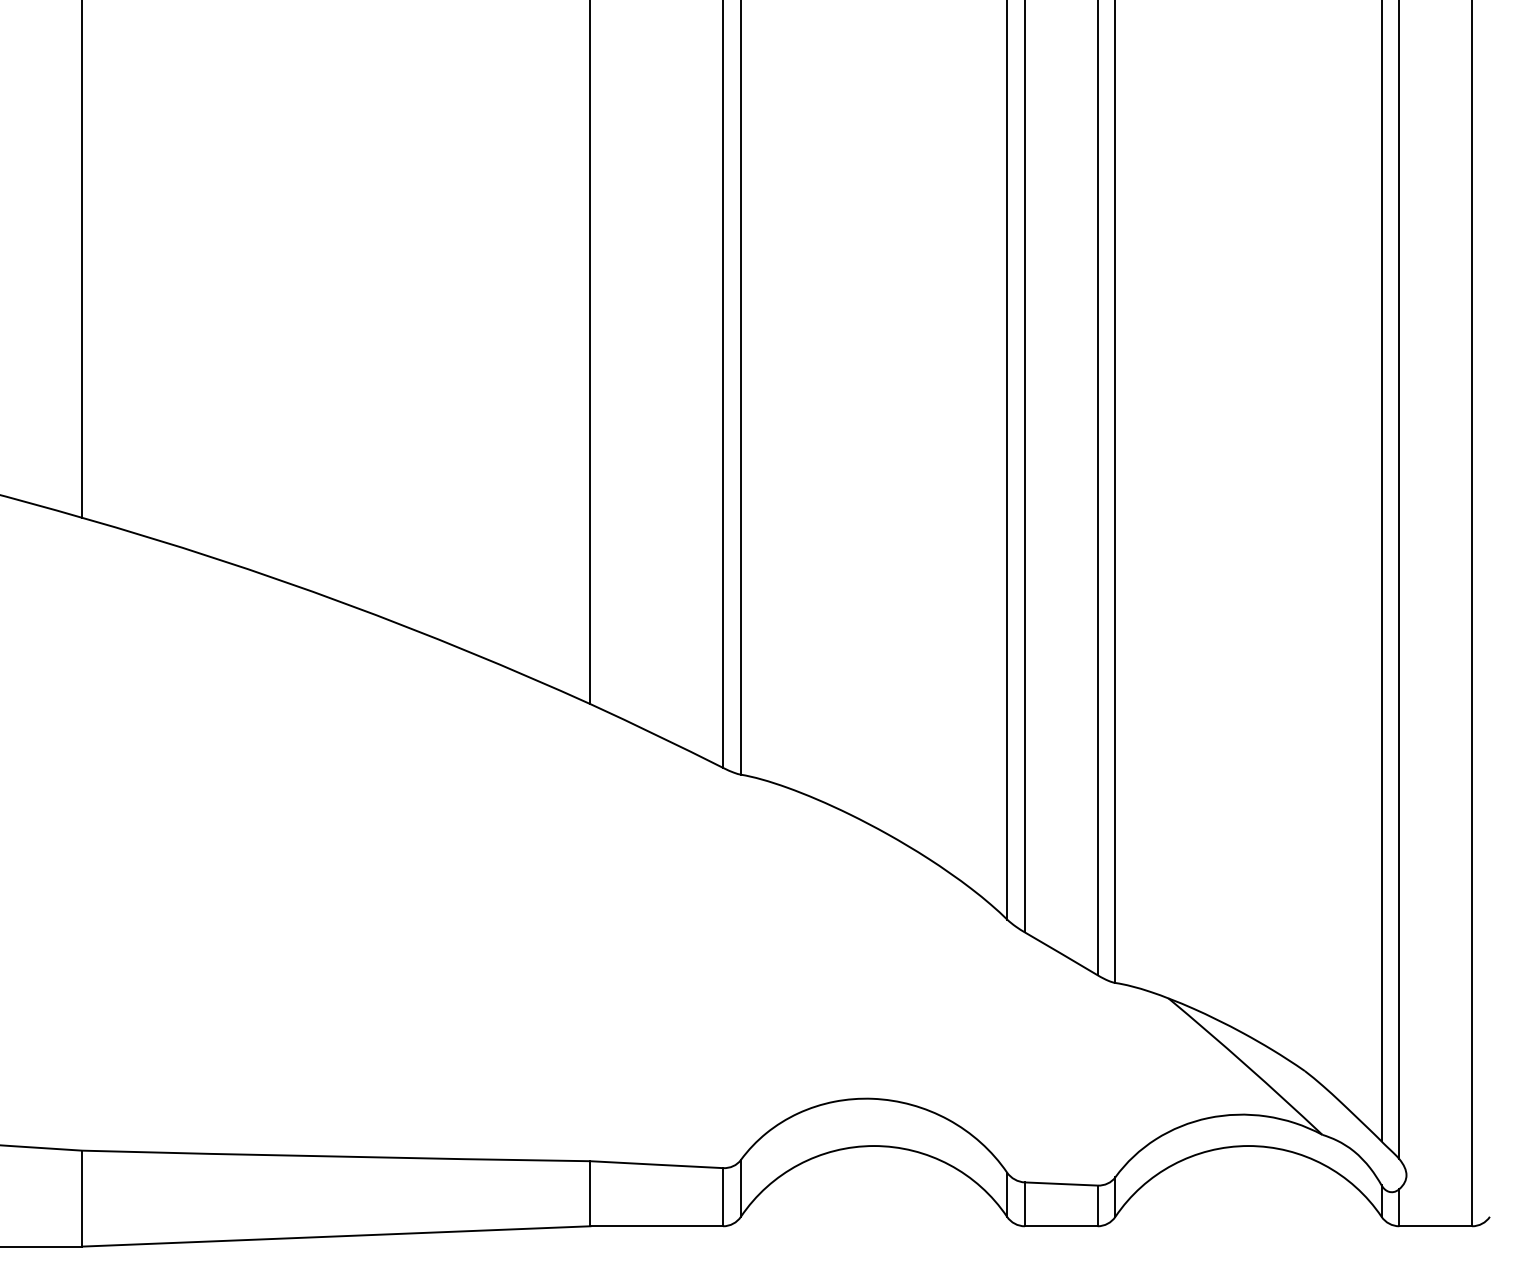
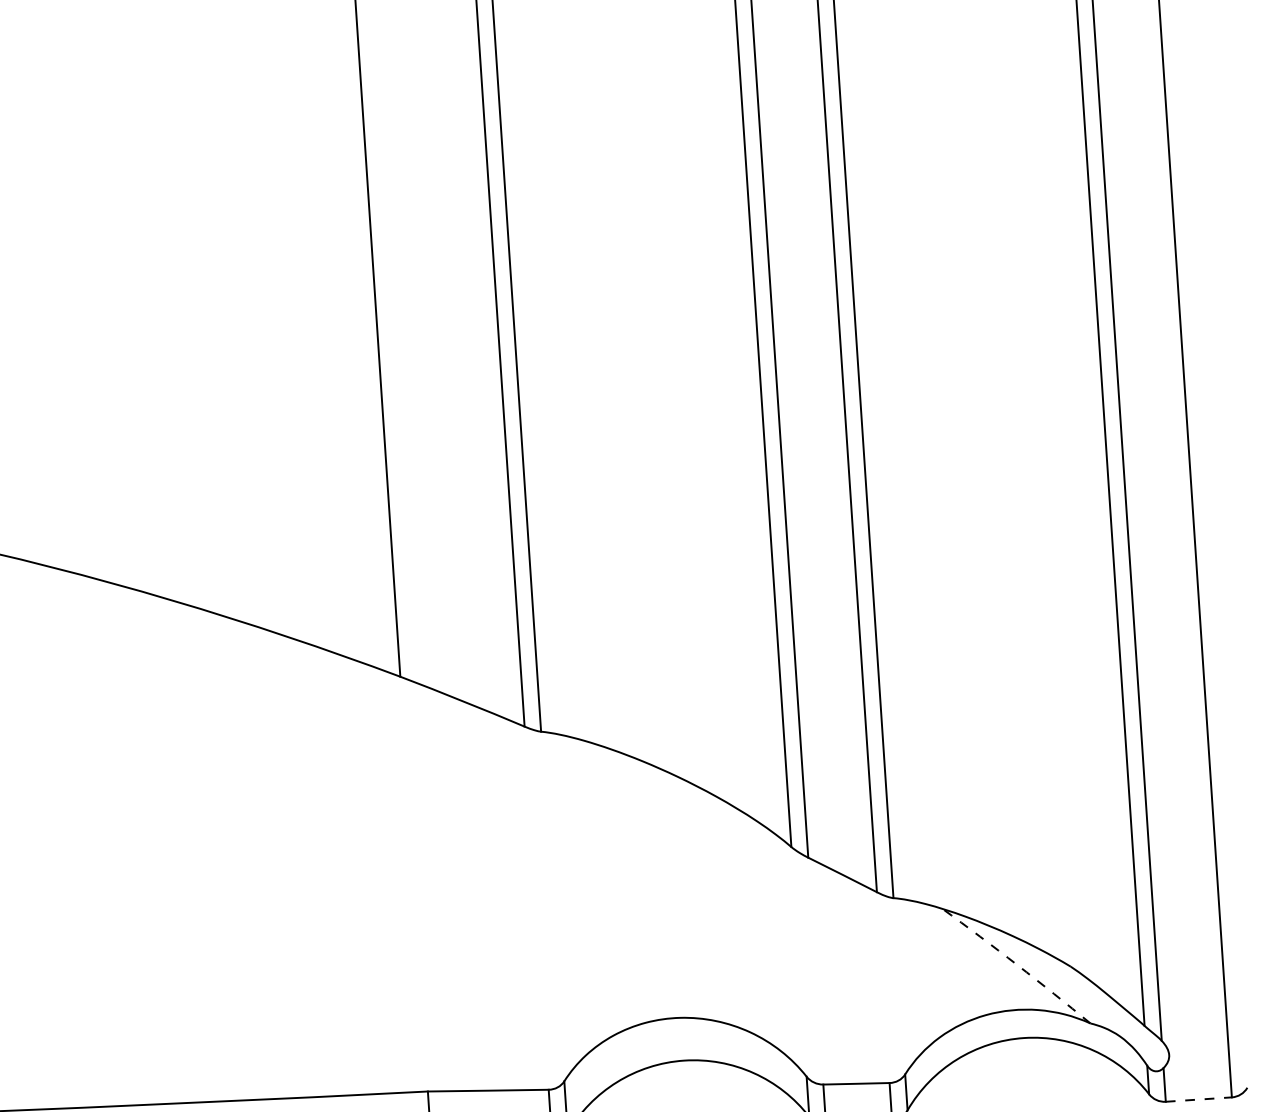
arc: (1246, 1065) -> (1017, 965), solid -> dashed
line: (1436, 1226) -> (1199, 1099), solid -> dashed

